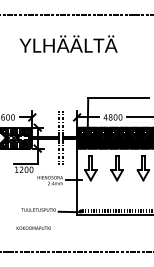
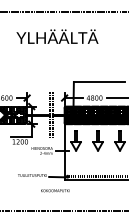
text: (33, 227) -> (55, 190), moved

